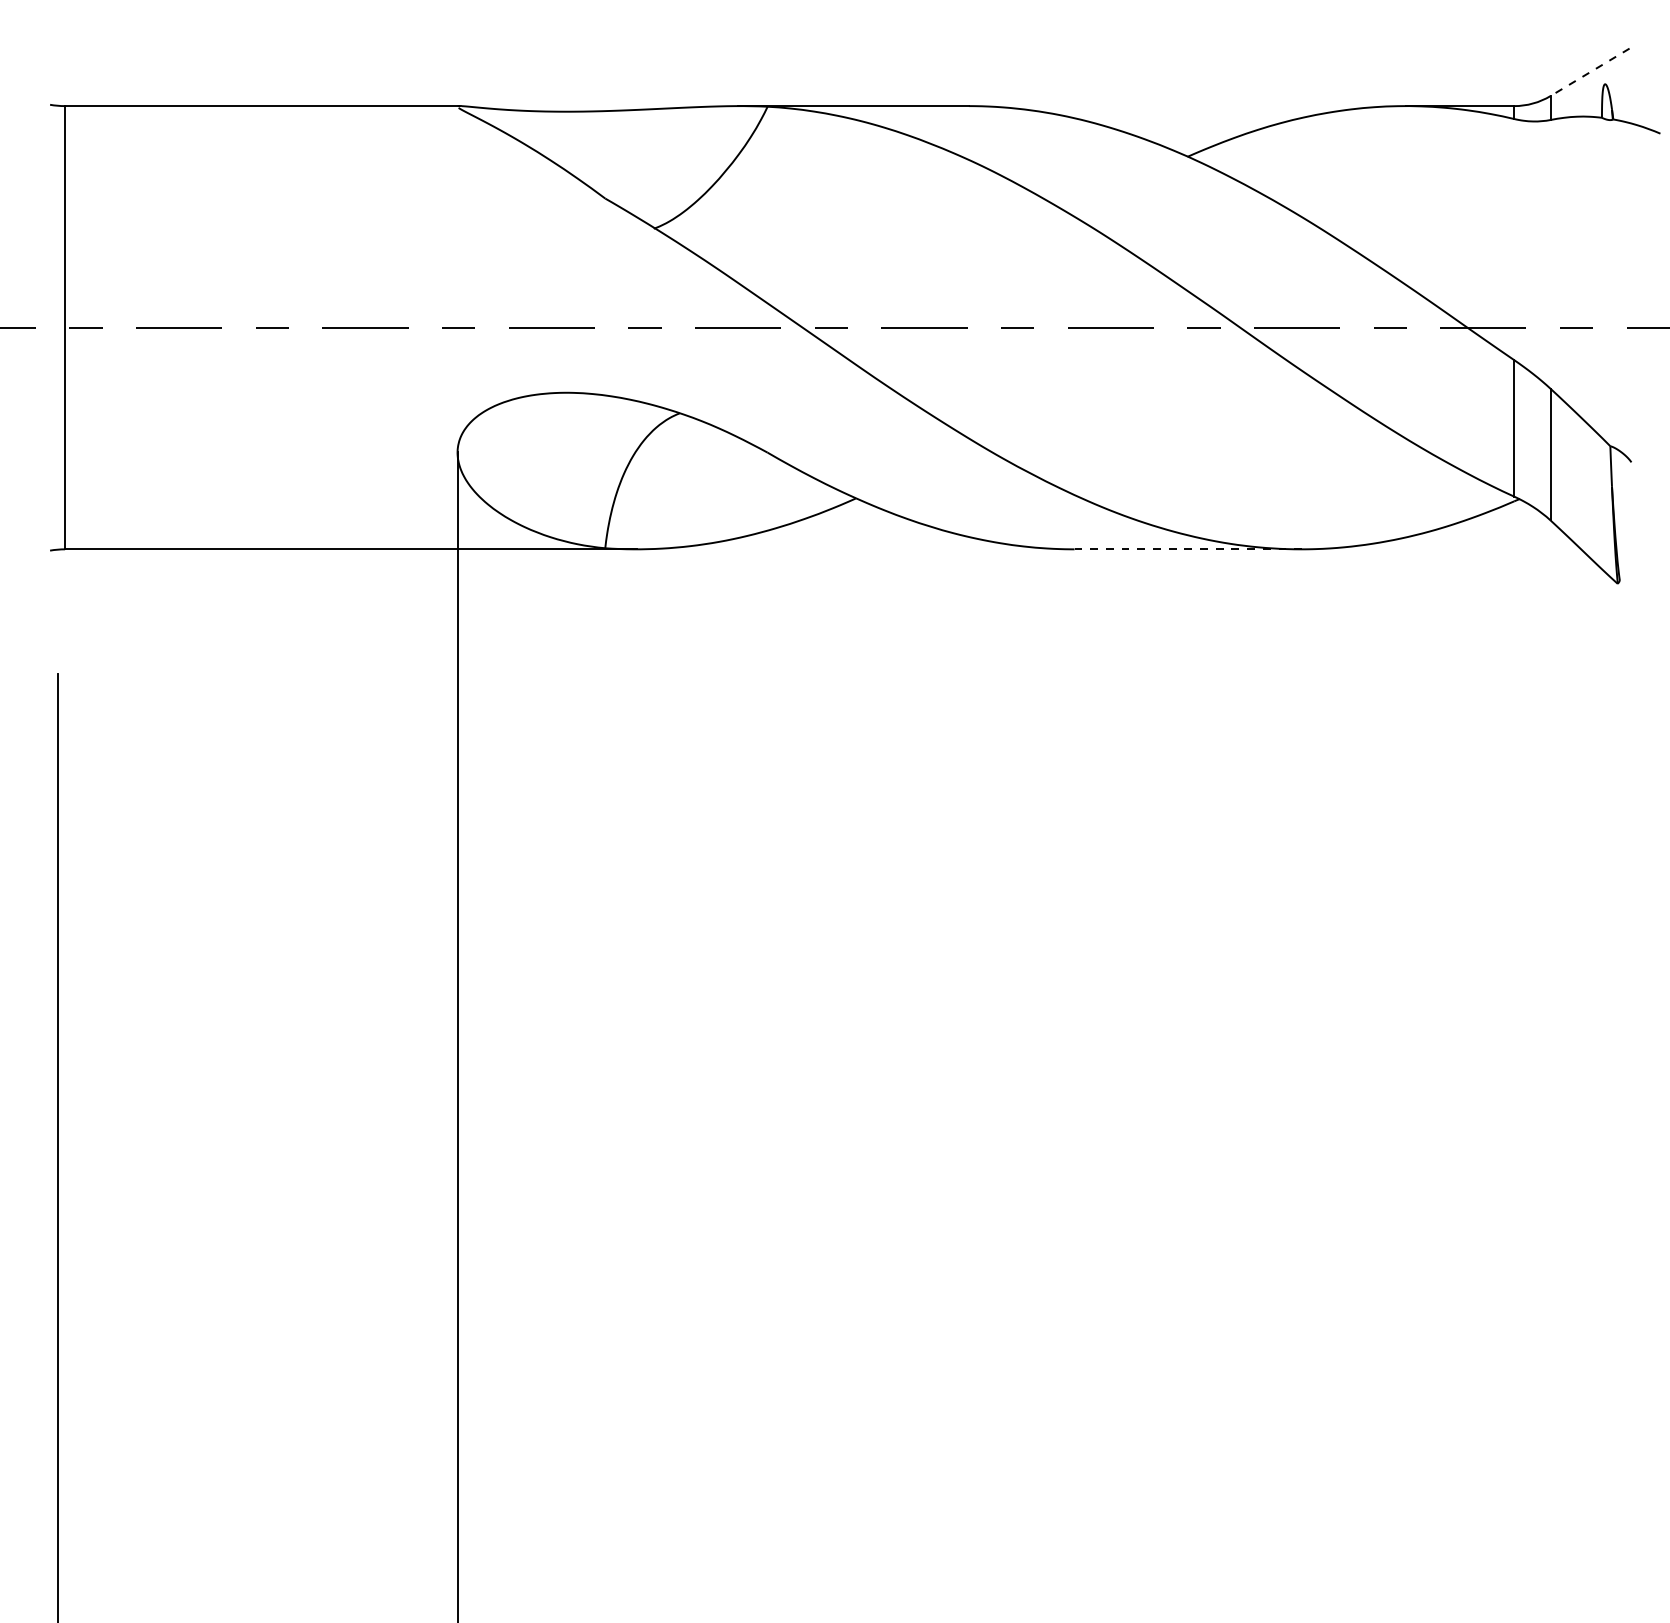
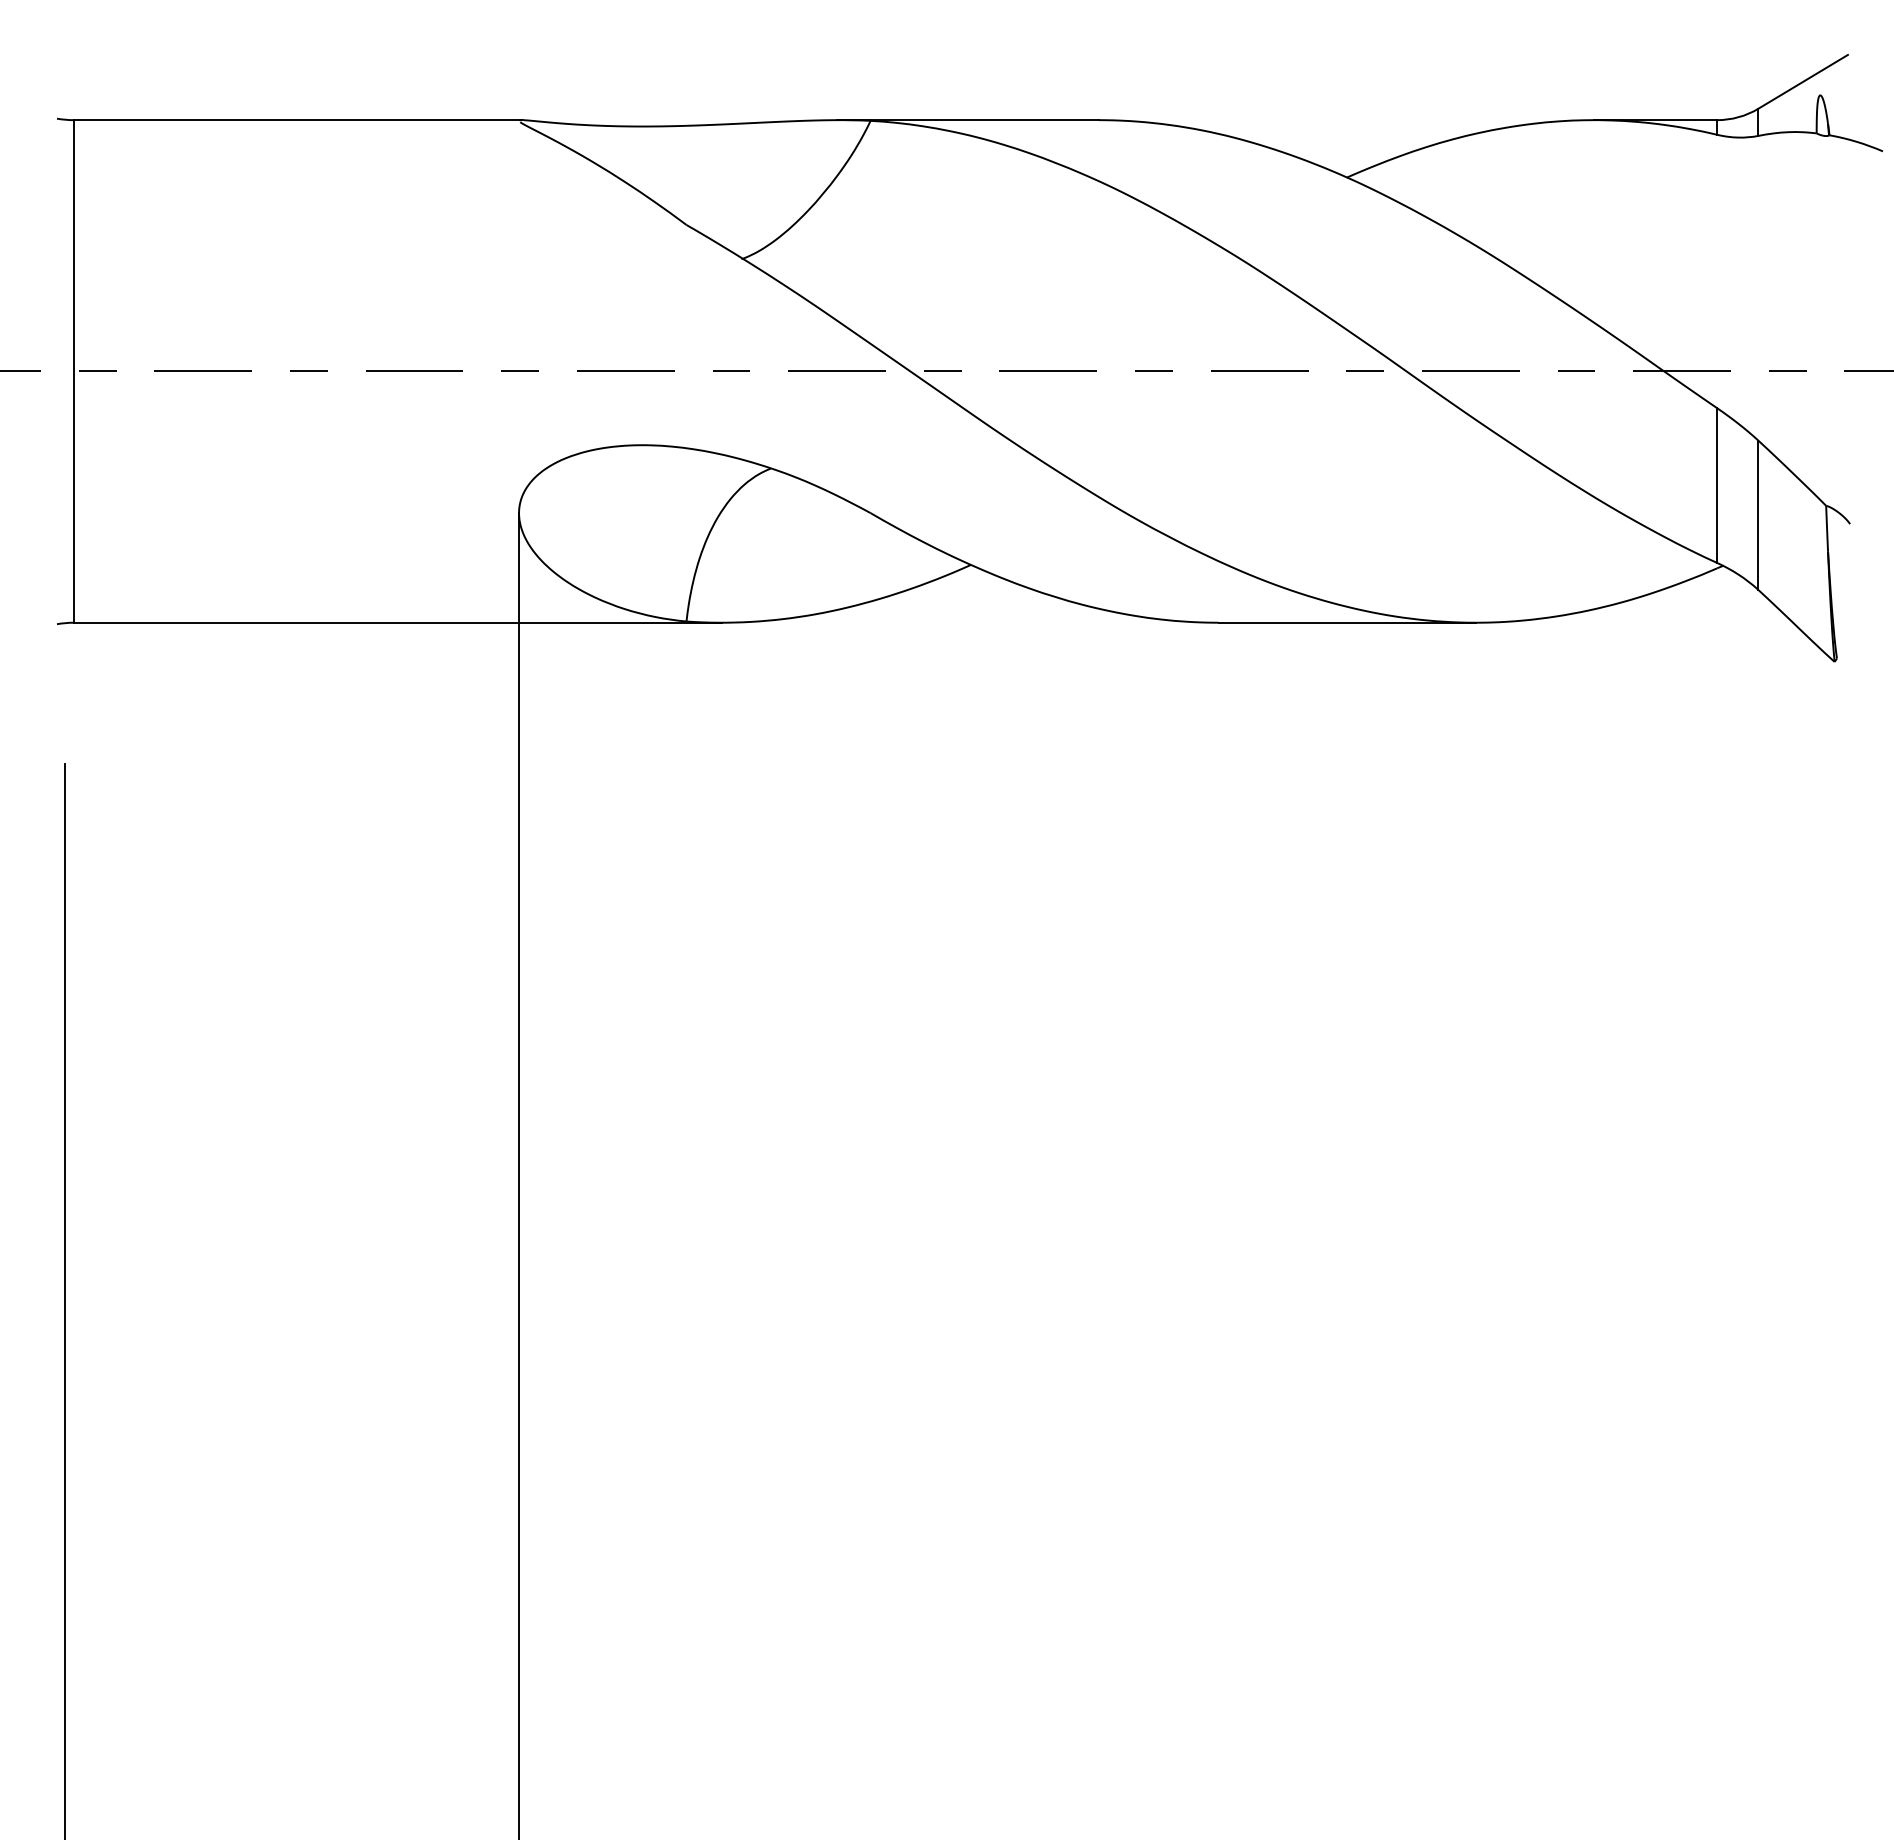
line: (1589, 72) -> (1802, 82), dashed -> solid
line: (1188, 549) -> (1347, 622), dashed -> solid

